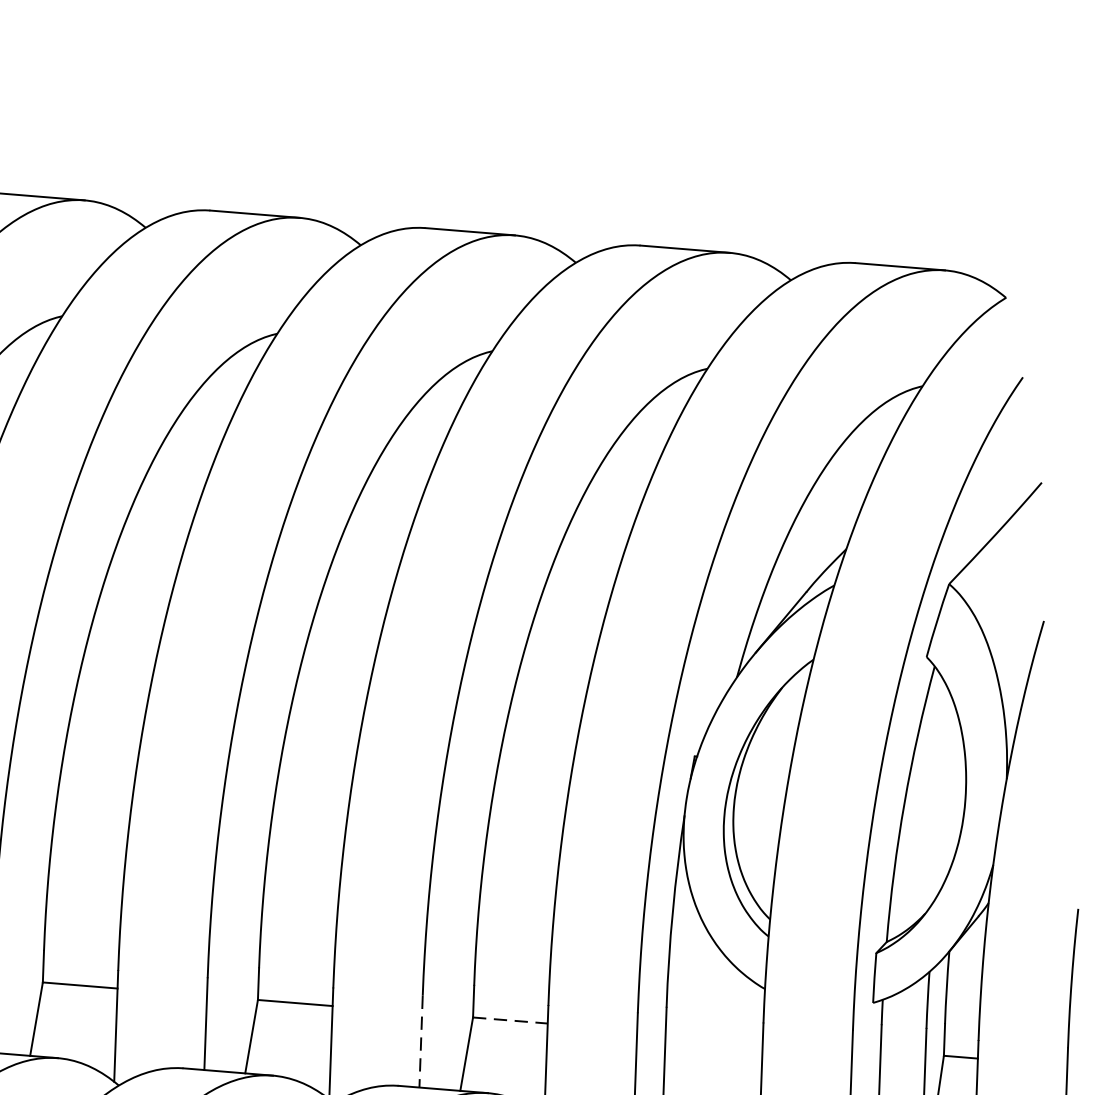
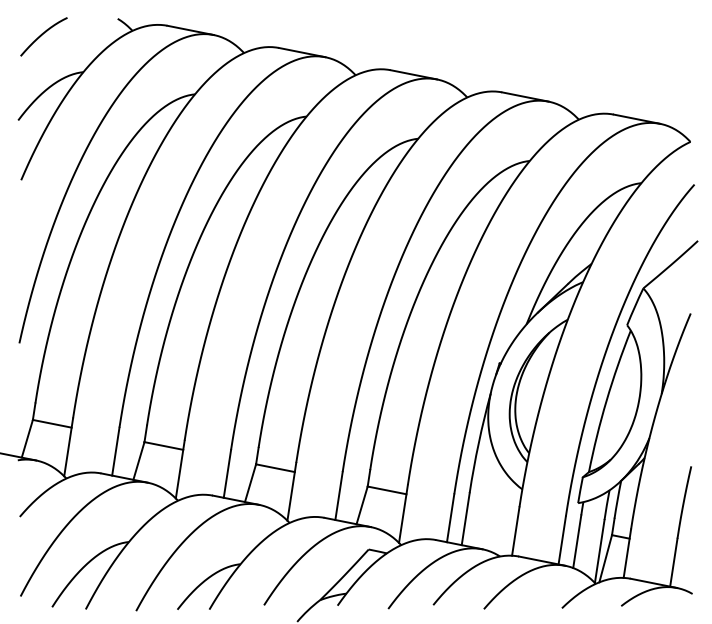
line: (511, 1020) -> (387, 490), dashed -> solid
line: (420, 1042) -> (338, 496), dashed -> solid

